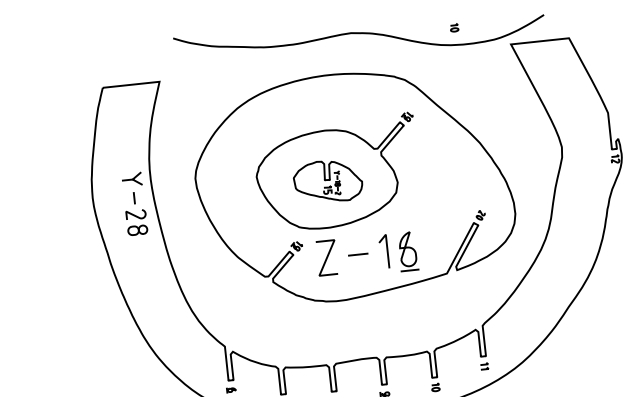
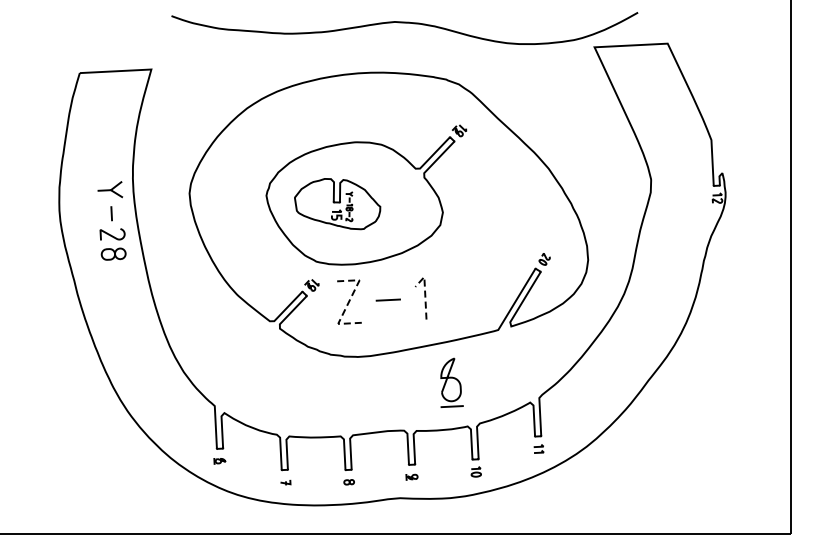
part: (454, 27) -> (524, 22), removed
part: (327, 181) -> (337, 204), moved
line: (387, 245) -> (425, 290), solid -> dashed
part: (408, 251) -> (451, 382), moved
line: (327, 257) -> (349, 301), solid -> dashed

